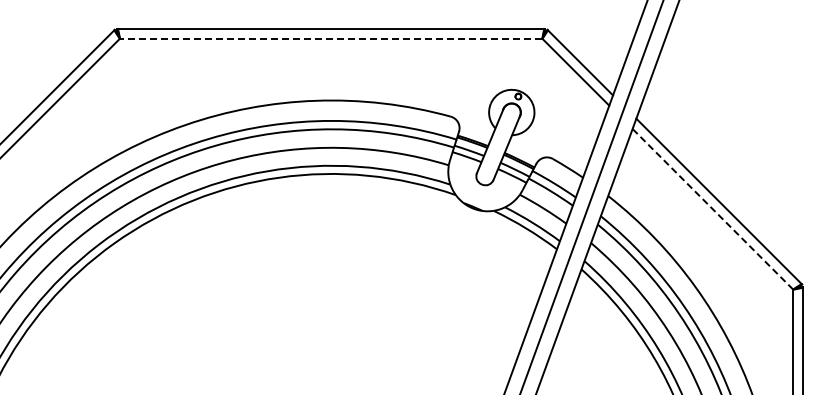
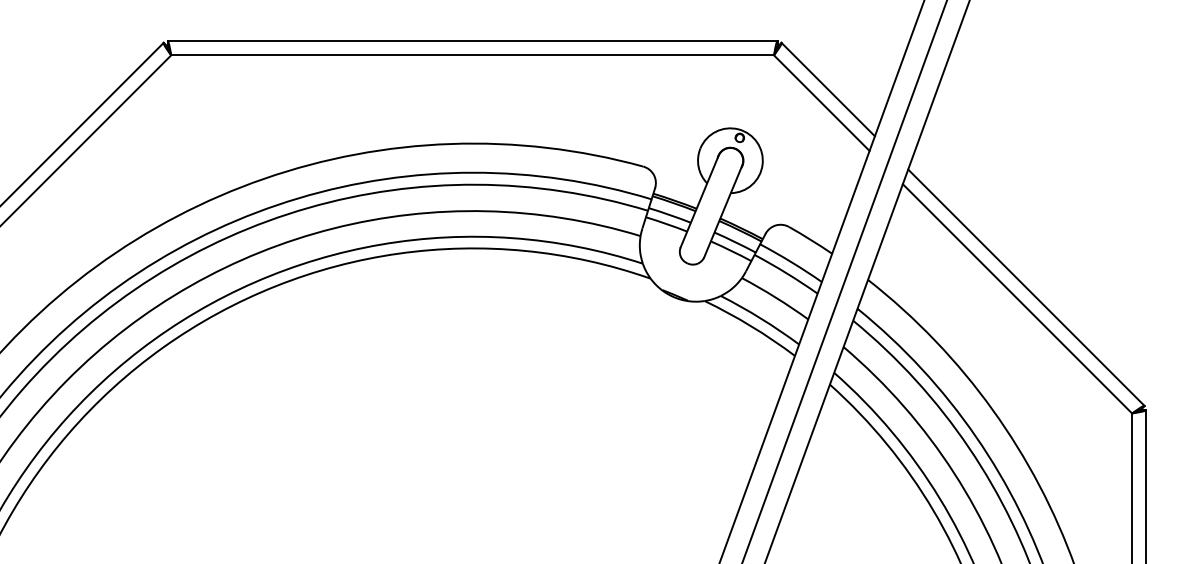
line: (330, 38) -> (471, 55), dashed -> solid
line: (712, 209) -> (1016, 299), dashed -> solid

